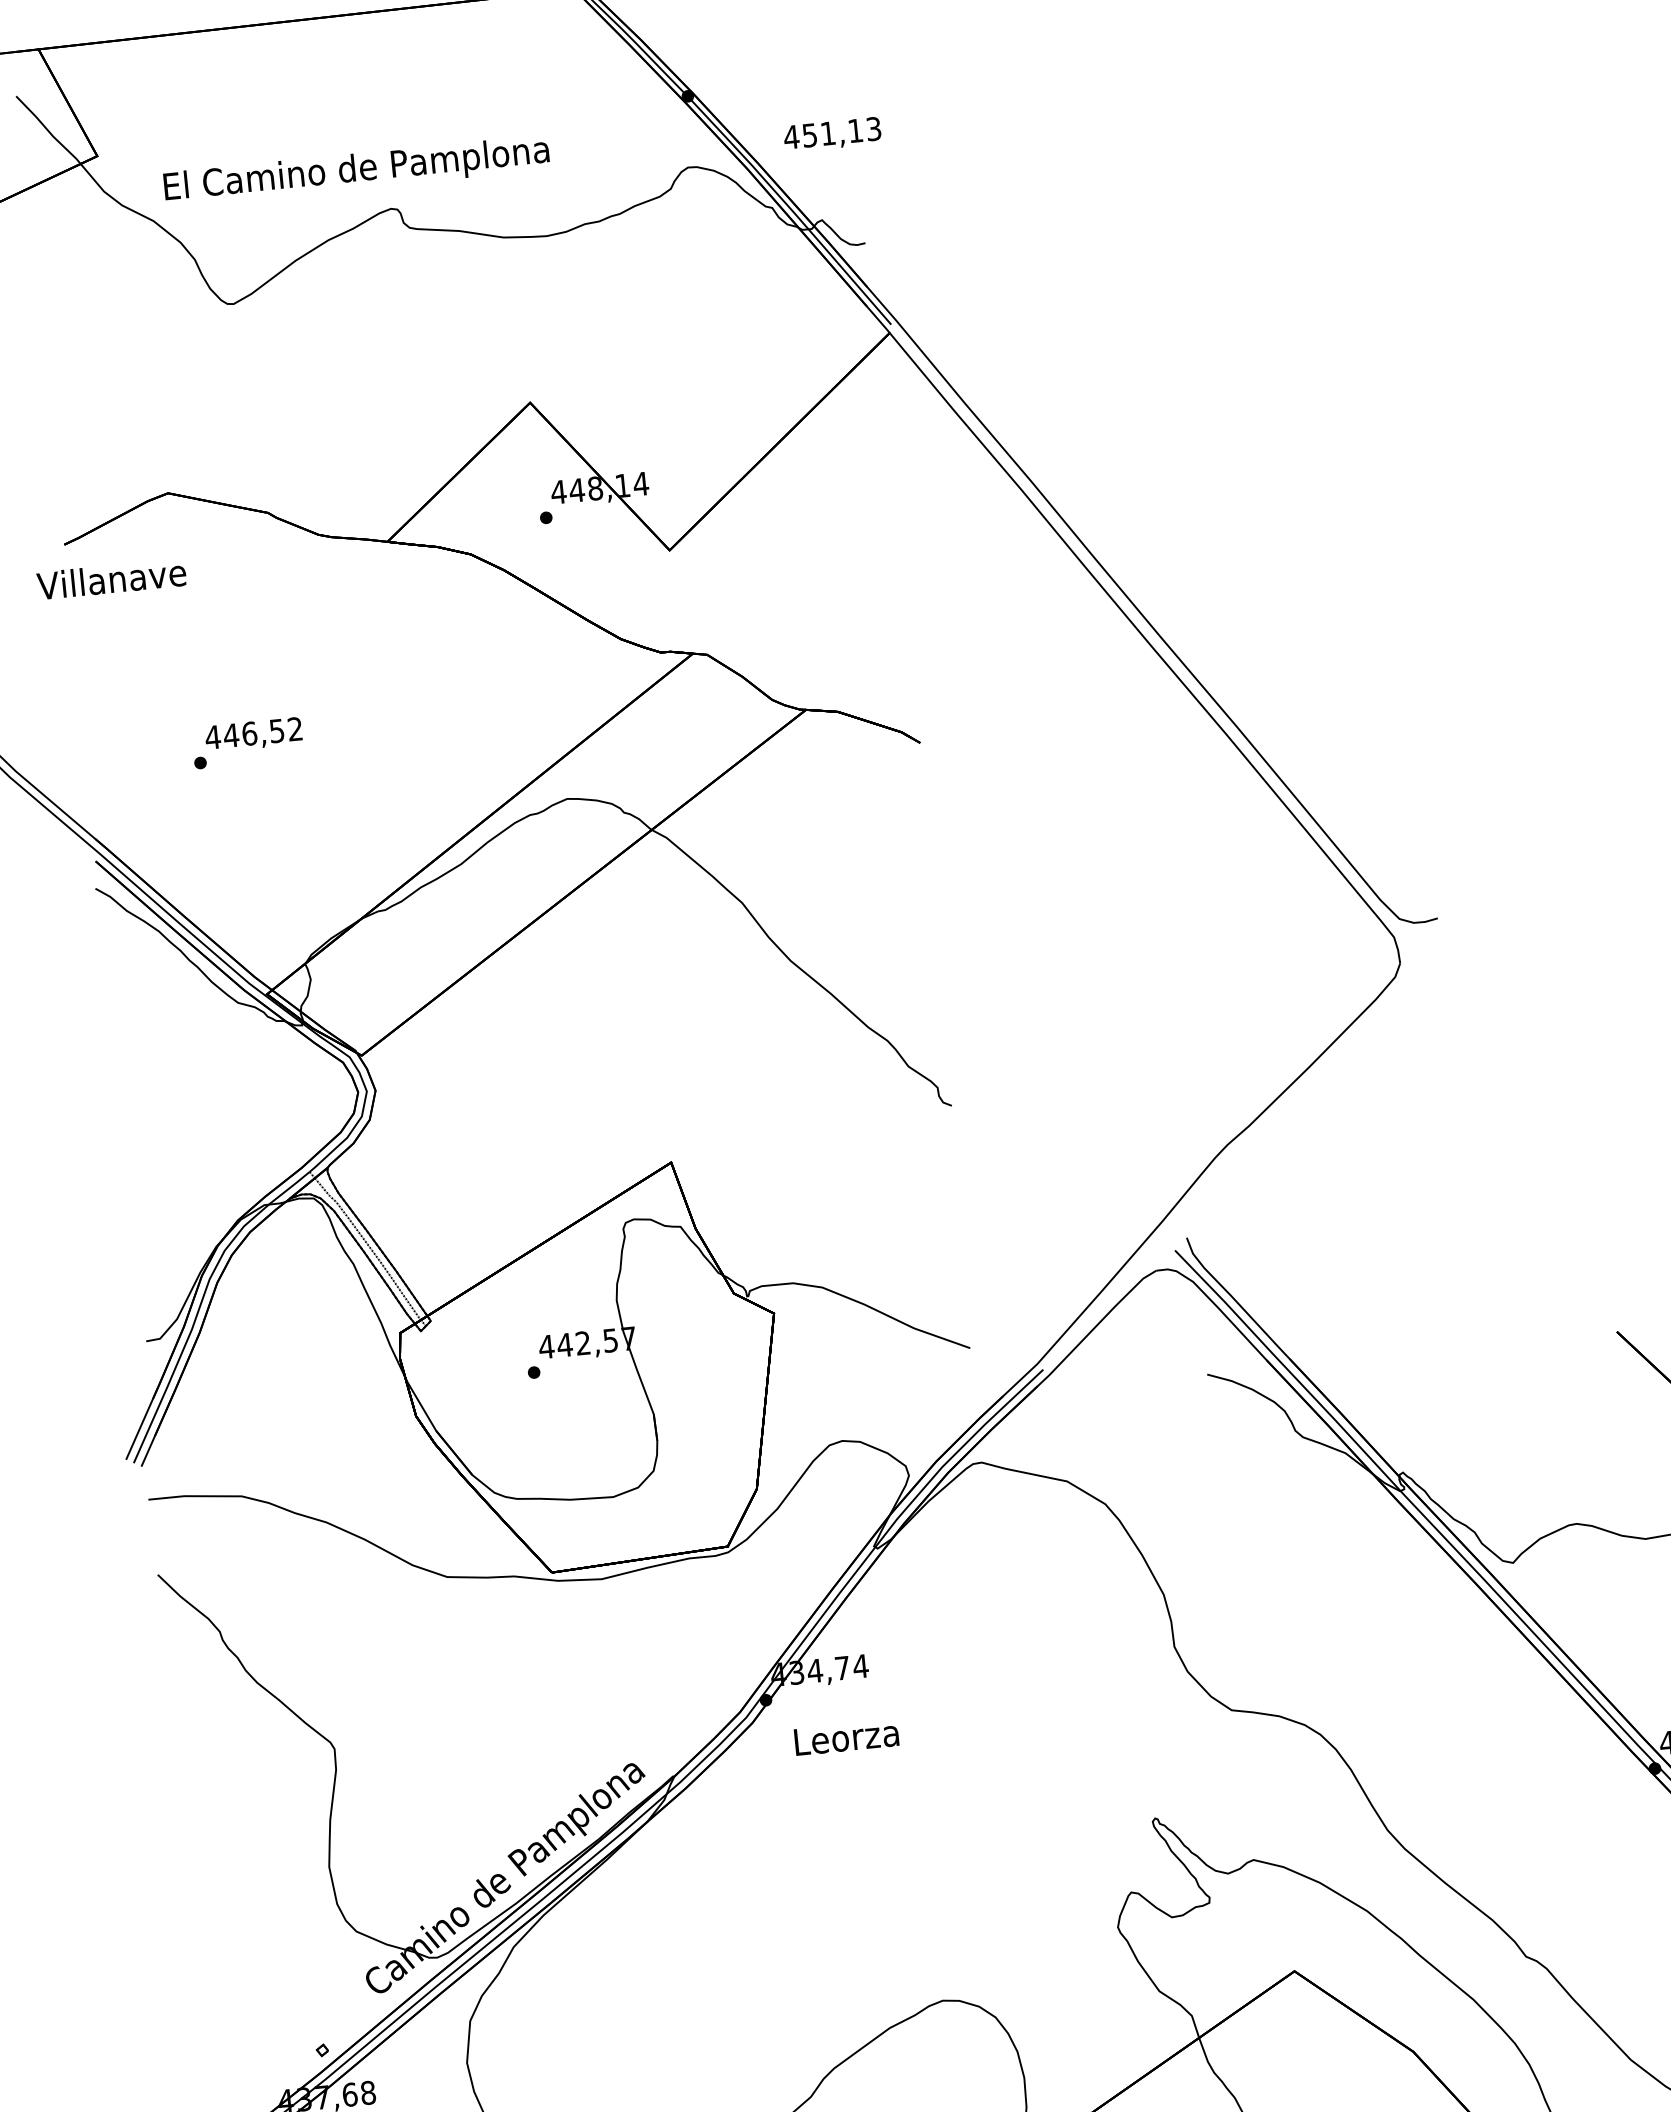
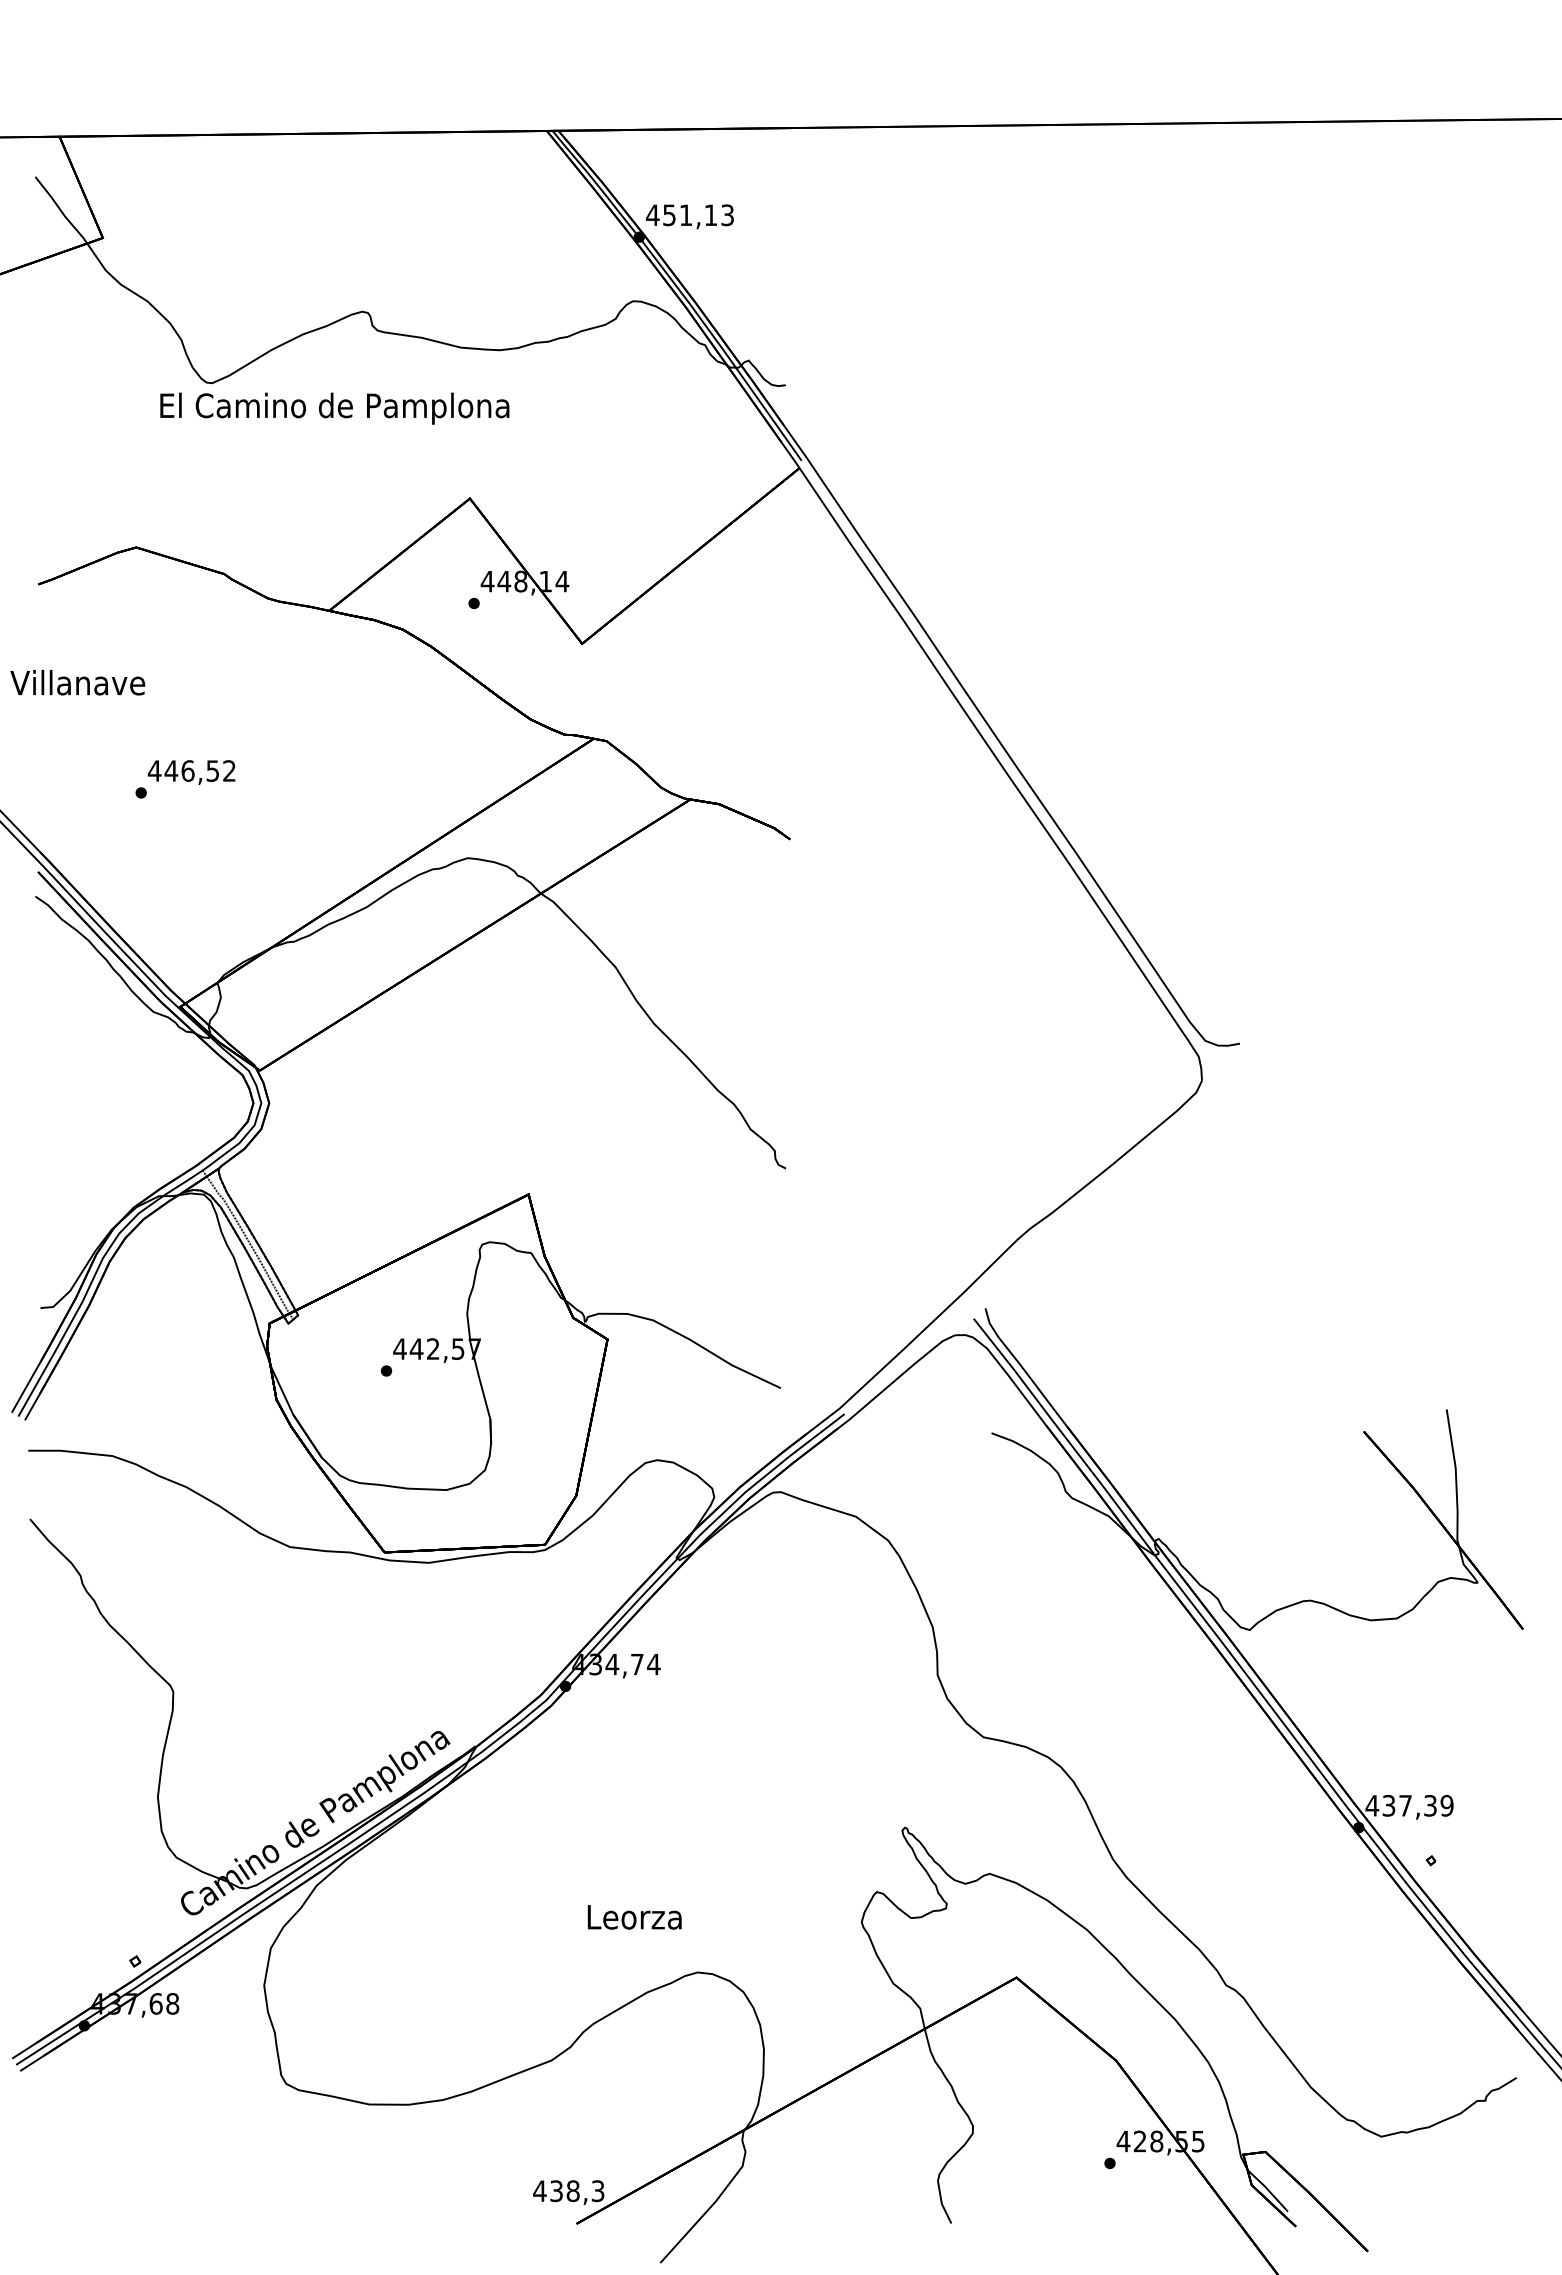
text: (832, 134) -> (689, 216), moved
text: (356, 170) -> (334, 408), moved
text: (111, 579) -> (77, 682), moved
text: (846, 1737) -> (634, 1917), moved

